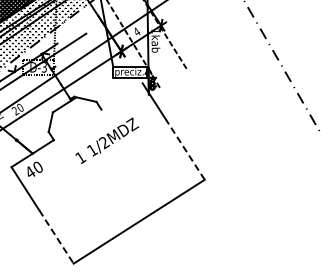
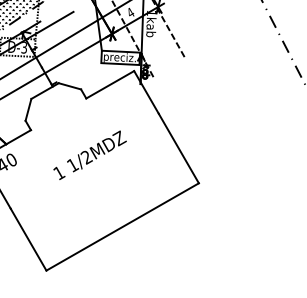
line: (121, 96) -> (109, 84), added
text: (107, 140) -> (90, 155), moved
line: (185, 149) -> (178, 148), dashed -> solid
line: (56, 237) -> (28, 240), dashed -> solid

